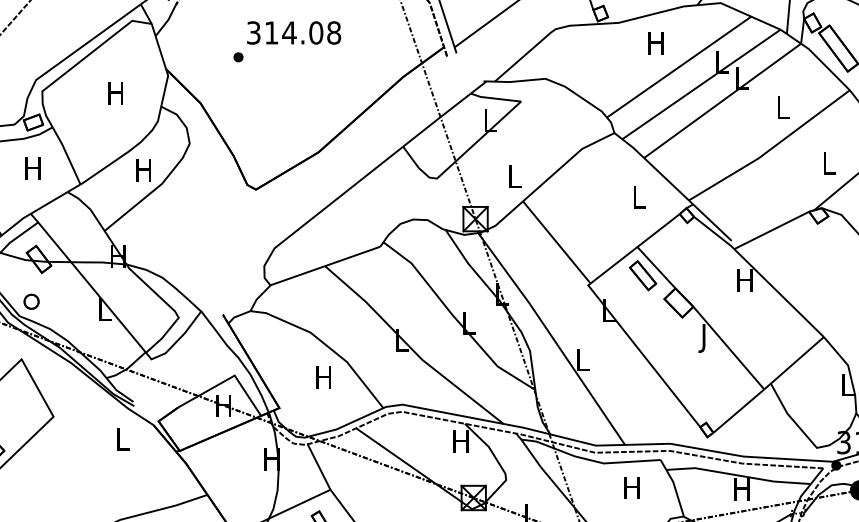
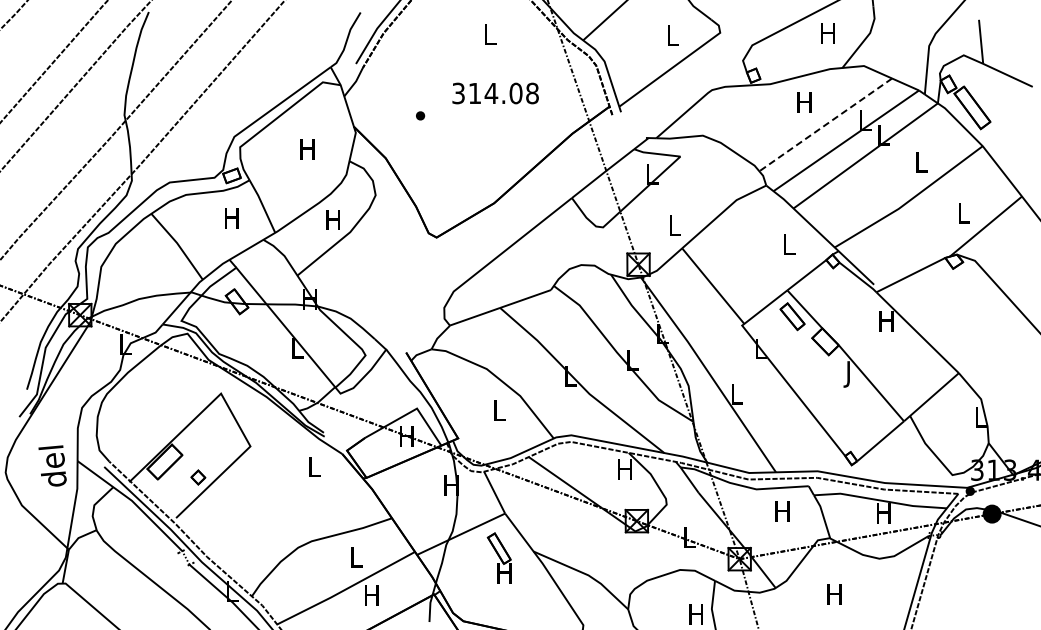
text: (293, 32) -> (495, 93), moved
line: (678, 66) -> (825, 124), solid -> dashed
part: (30, 301) -> (229, 340), removed
text: (323, 377) -> (498, 410), H -> L

